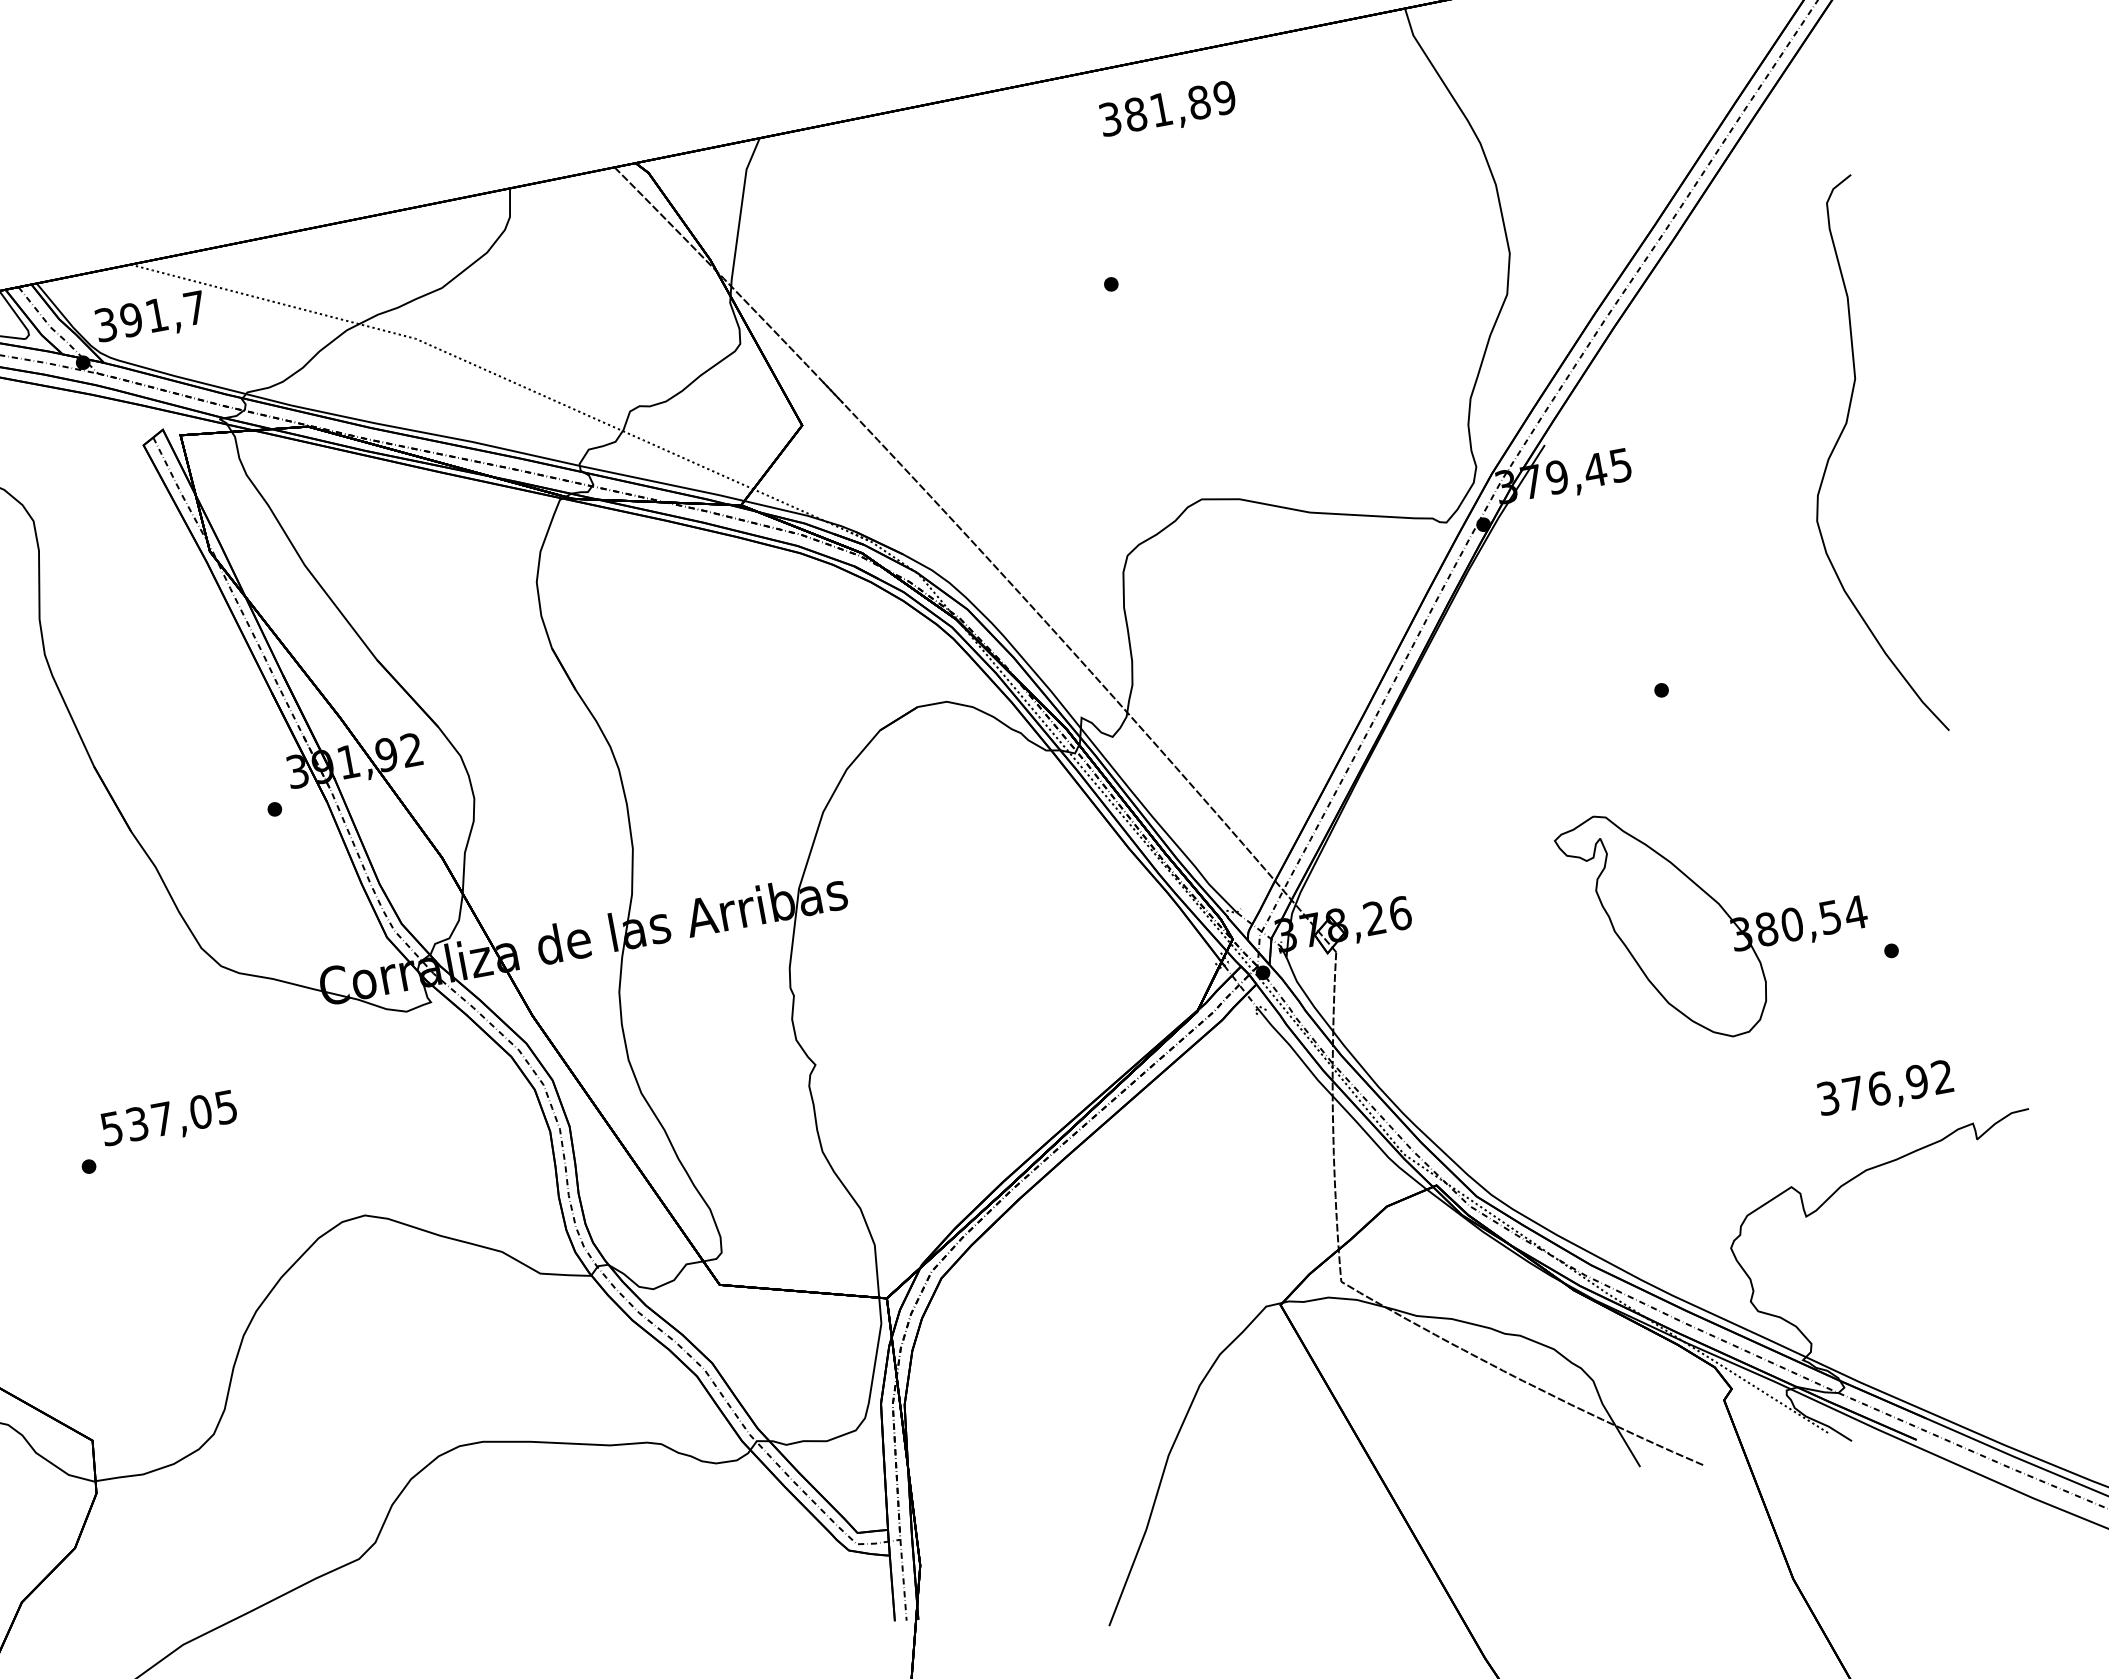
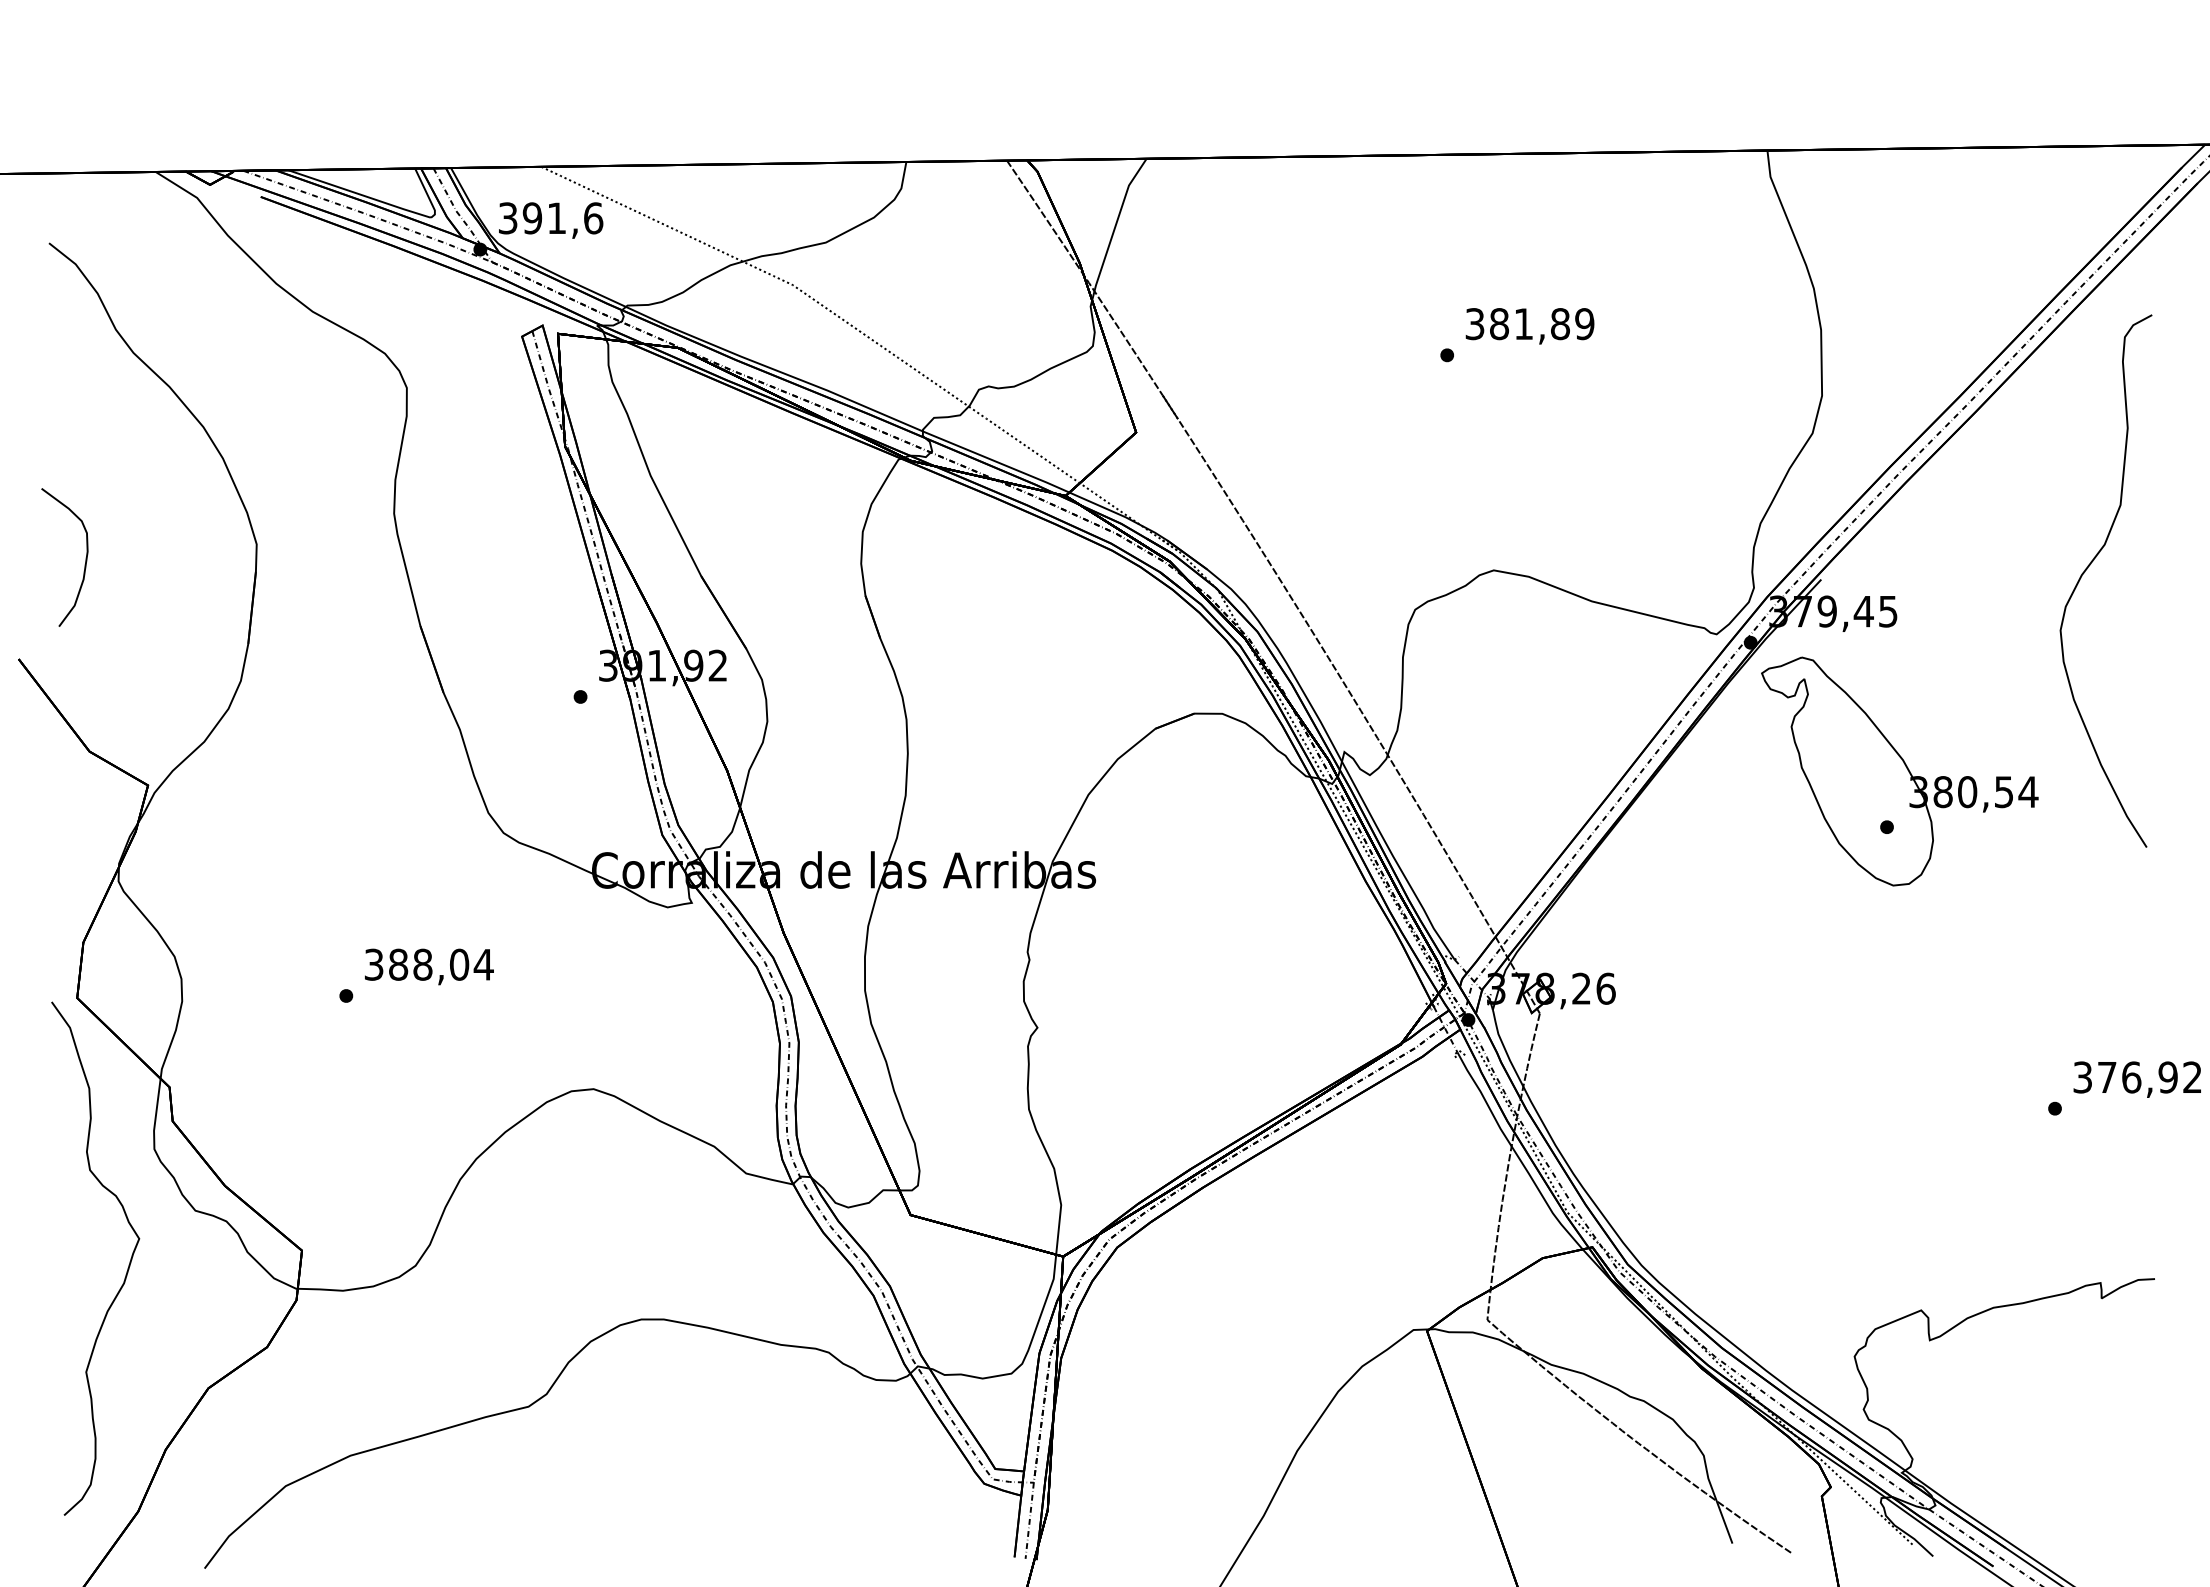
text: (1167, 111) -> (1529, 326), moved
text: (195, 308) -> (593, 218), 391,7 -> 391,6
curve: (1833, 452) -> (2087, 569), moved
part: (1717, 916) -> (1899, 771), moved
text: (1884, 1090) -> (2136, 1079), moved
text: (169, 1117) -> (429, 964), 537,05 -> 388,04

